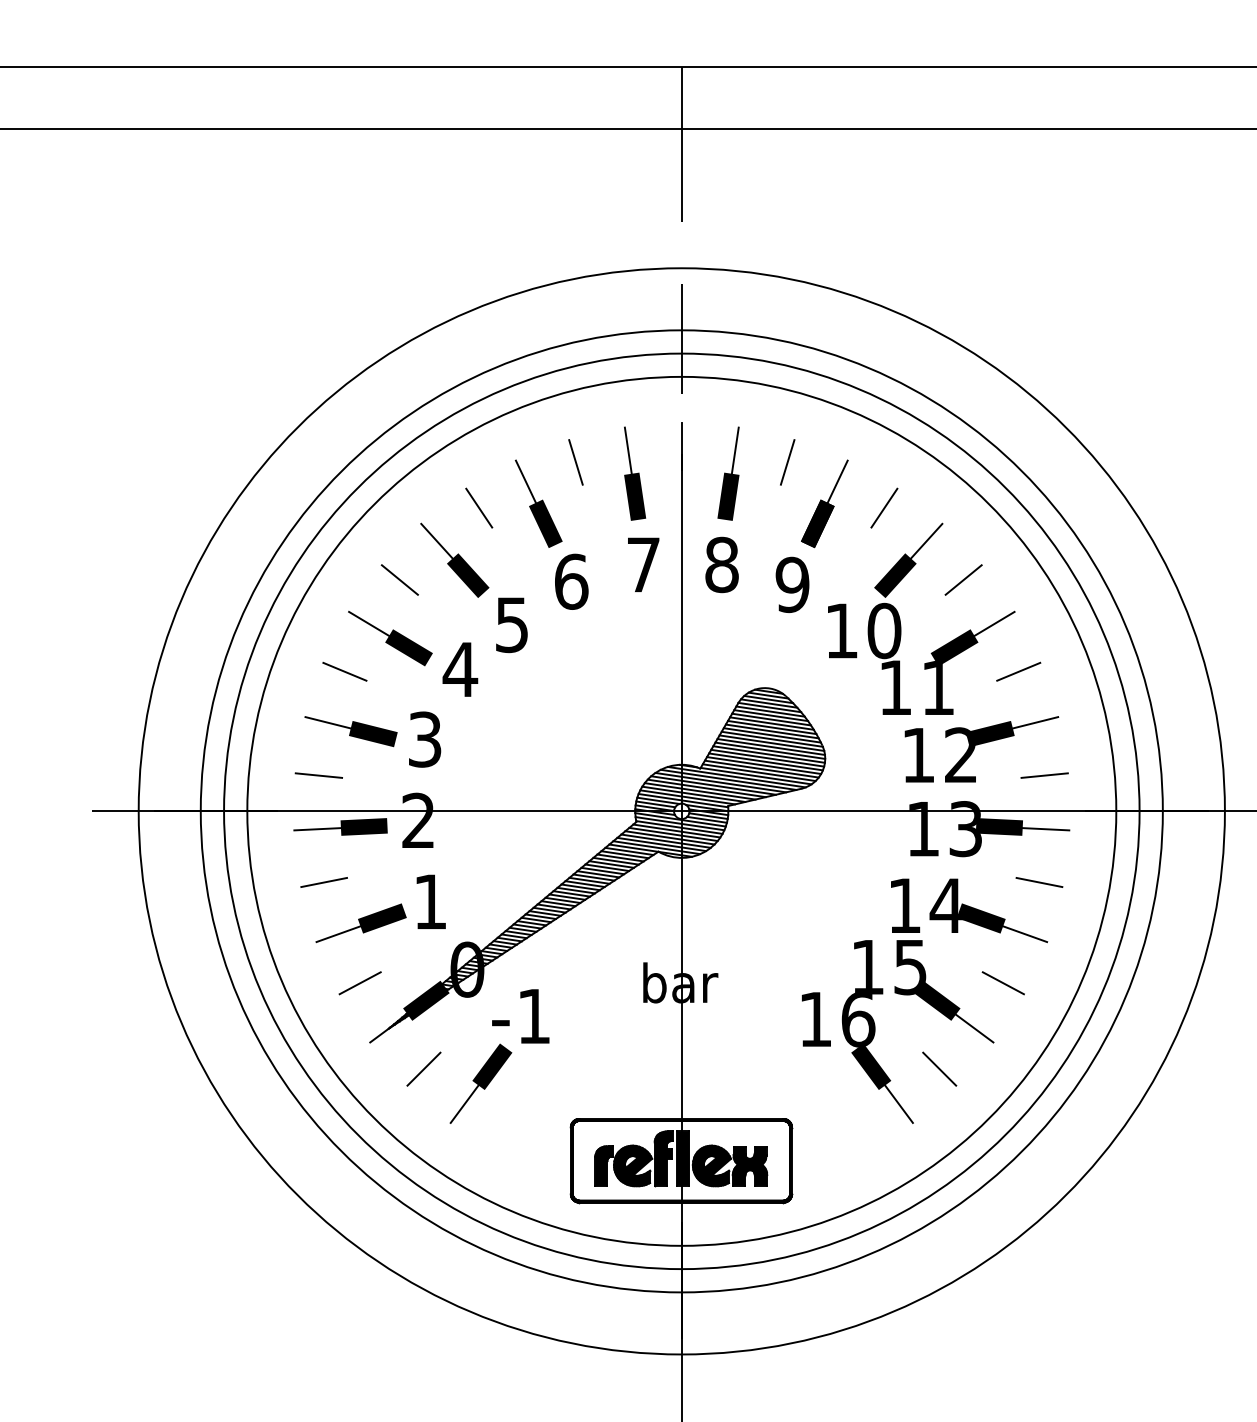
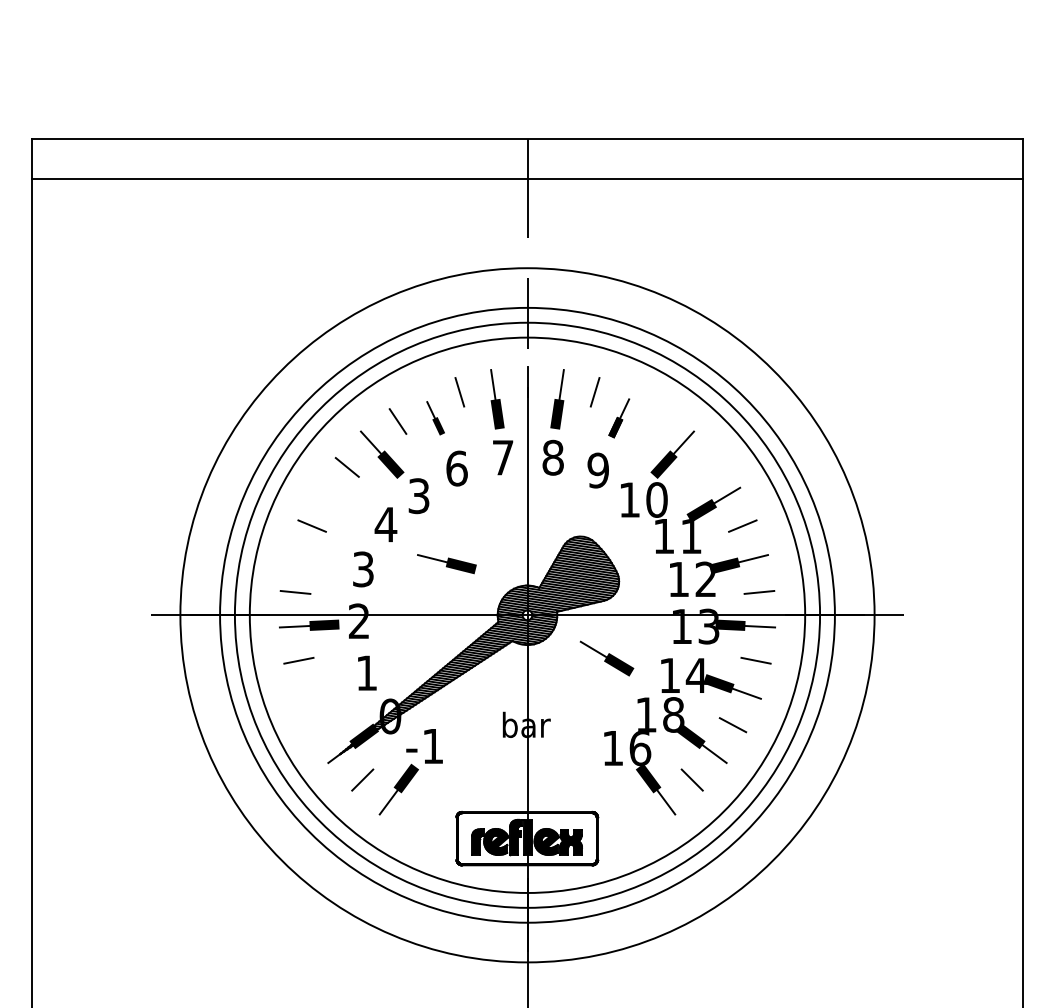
part: (537, 503) -> (435, 418), size x0.6
part: (824, 503) -> (618, 418), size x0.7
line: (883, 508) -> (656, 421), removed
line: (963, 580) -> (707, 467), removed
text: (512, 623) -> (419, 495), 5 -> 3
part: (389, 637) -> (606, 658), moved
part: (350, 731) -> (446, 564), moved
part: (361, 922) -> (322, 686), removed
text: (910, 966) -> (673, 714), 15 -> 18
line: (359, 983) -> (321, 725), removed

